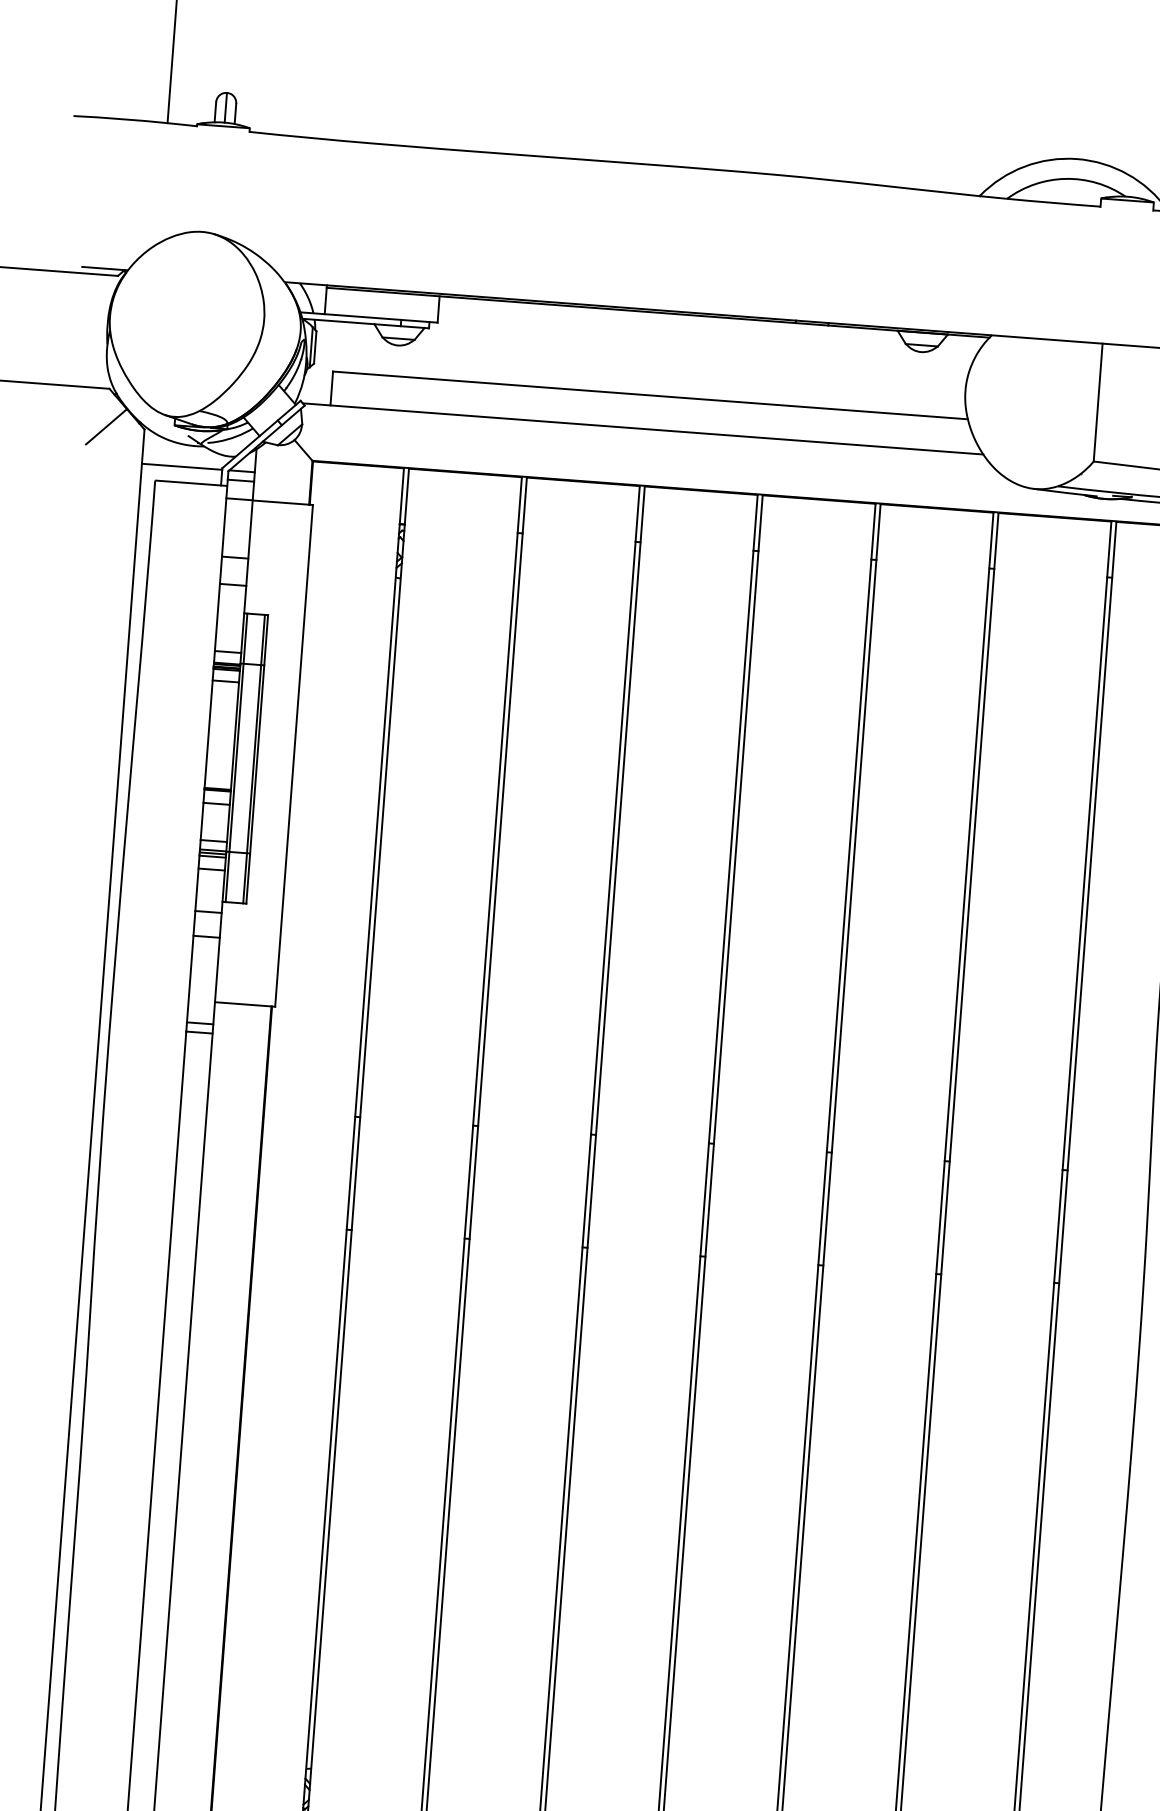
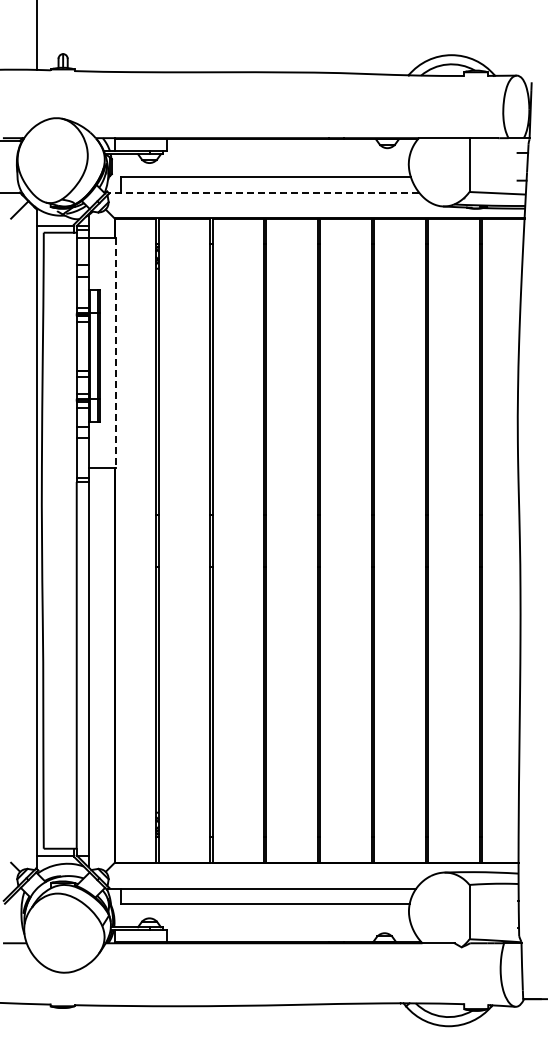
line: (642, 428) -> (263, 192), solid -> dashed
line: (294, 756) -> (116, 353), solid -> dashed

